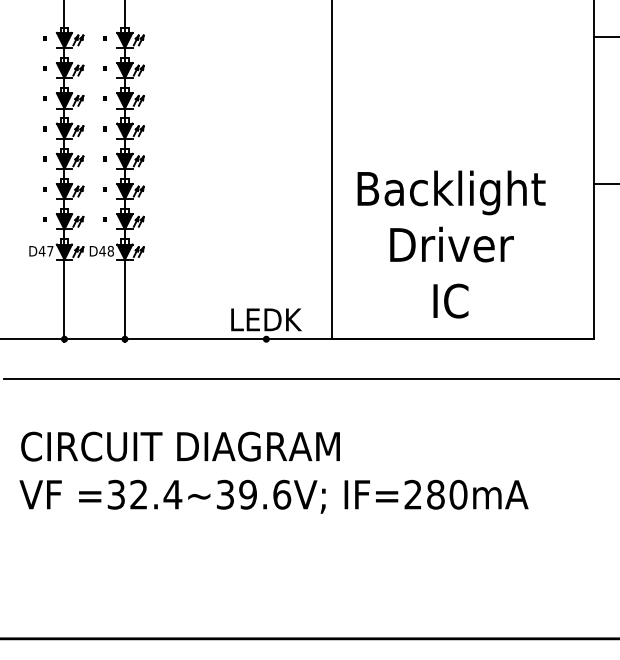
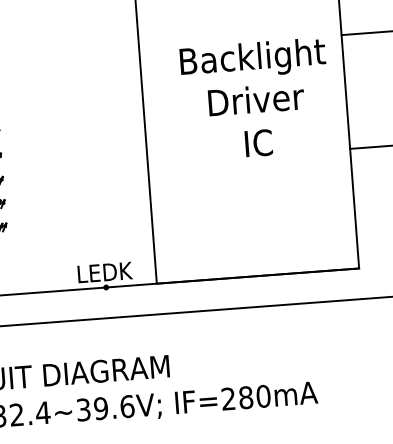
text: (451, 244) -> (255, 99), moved

